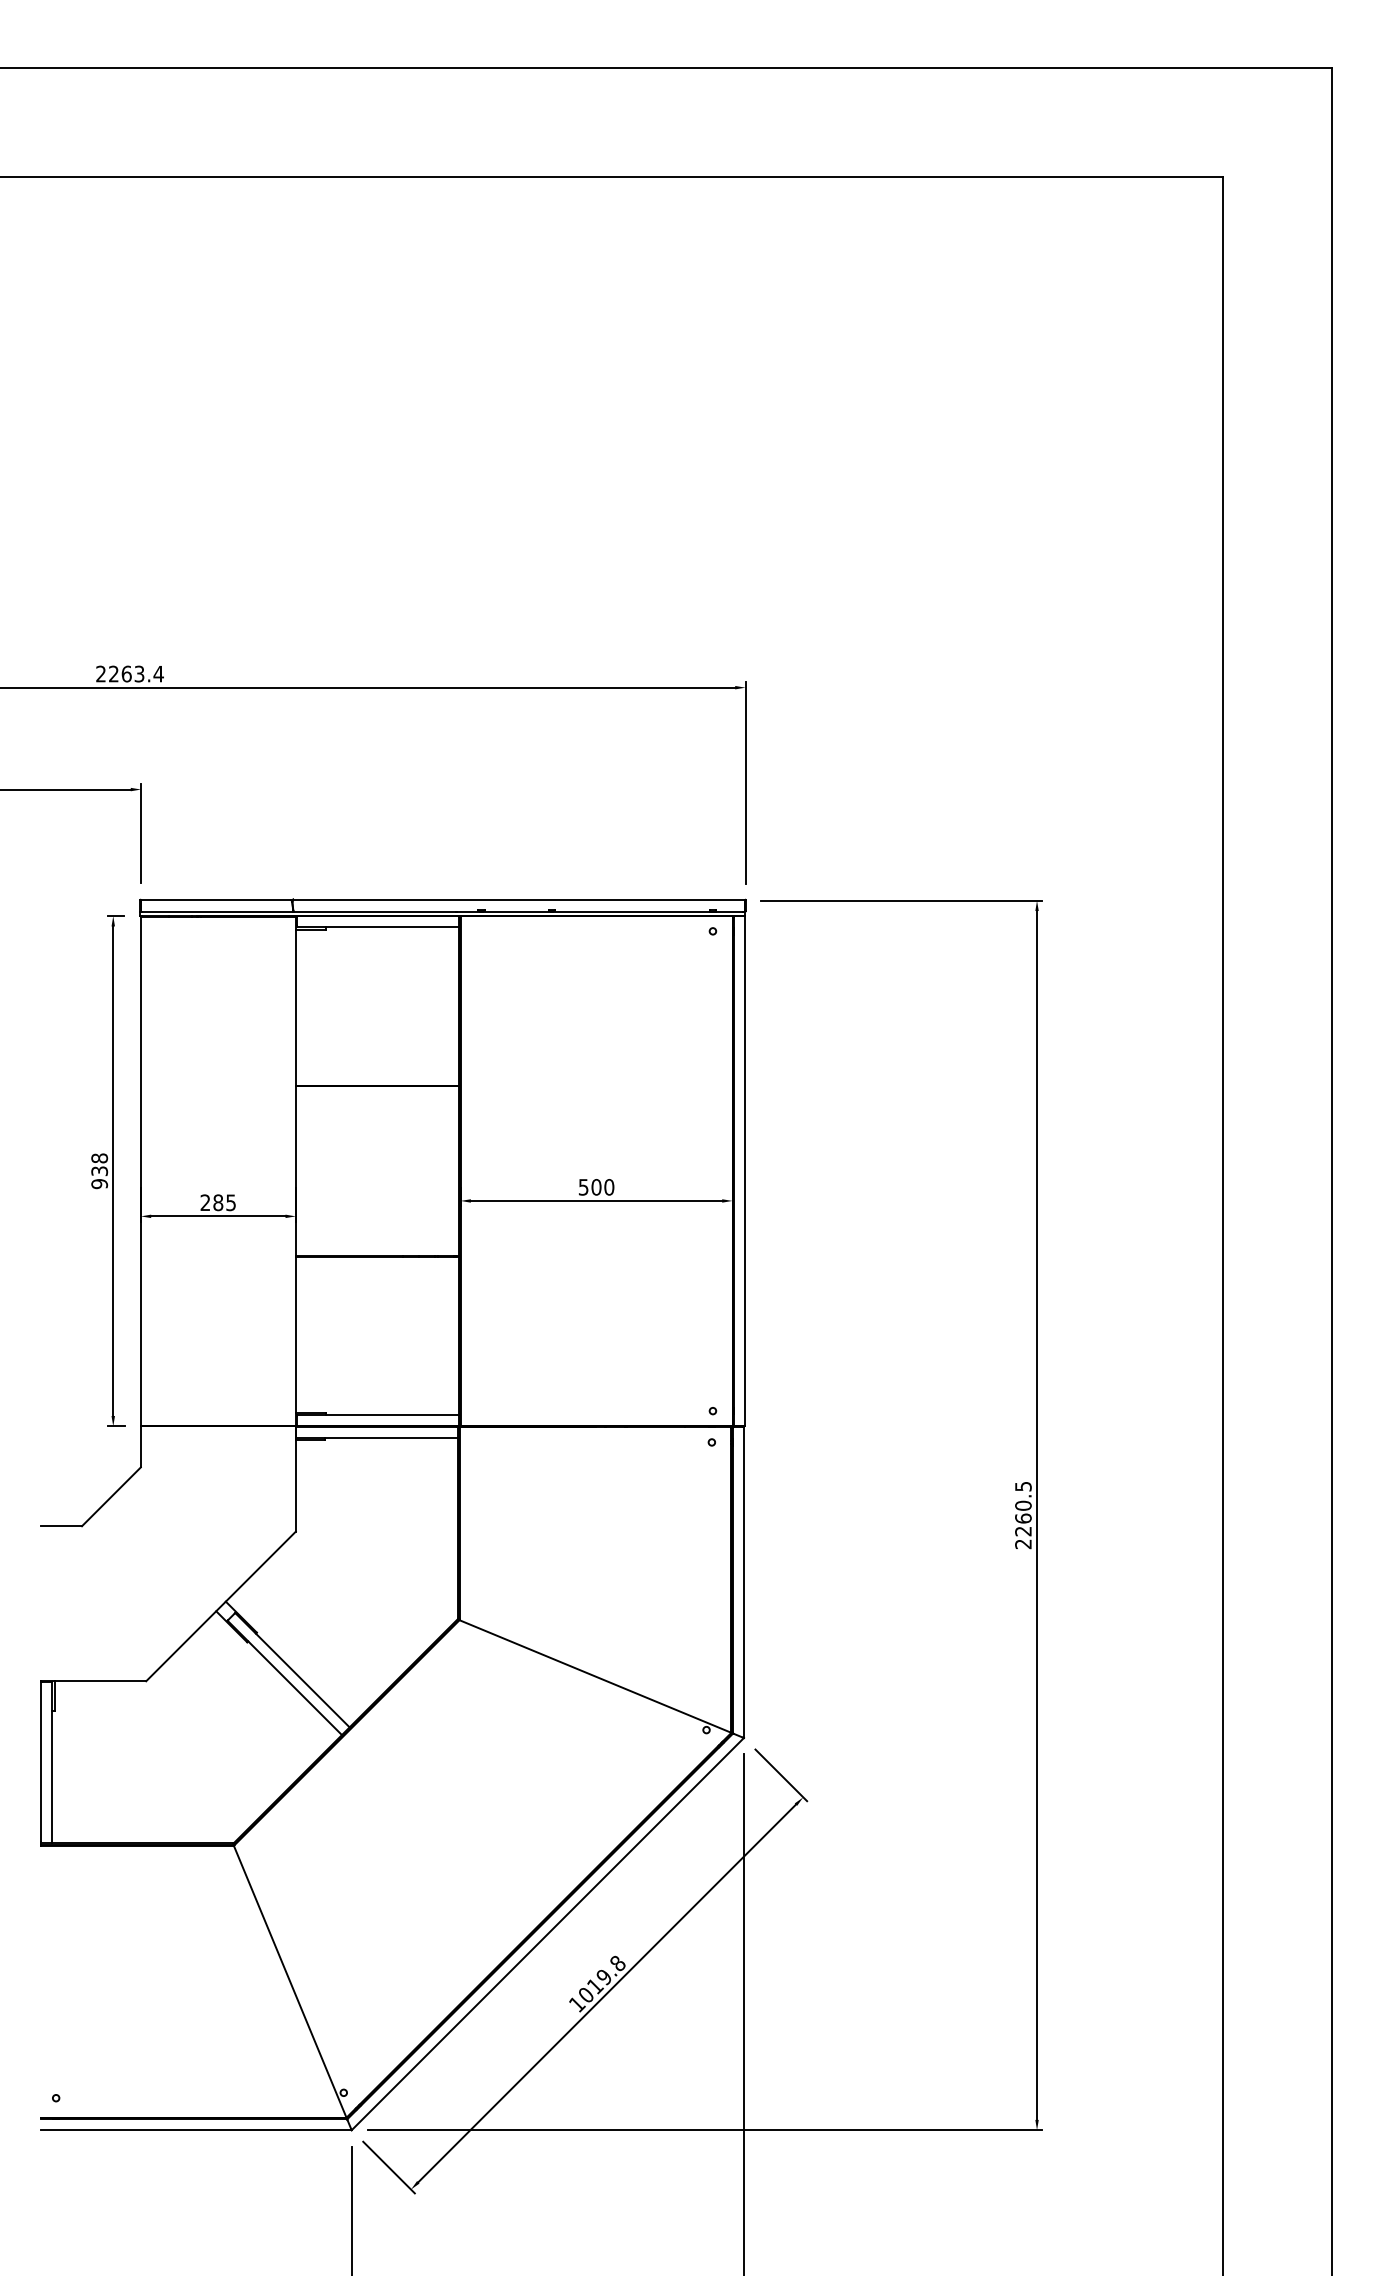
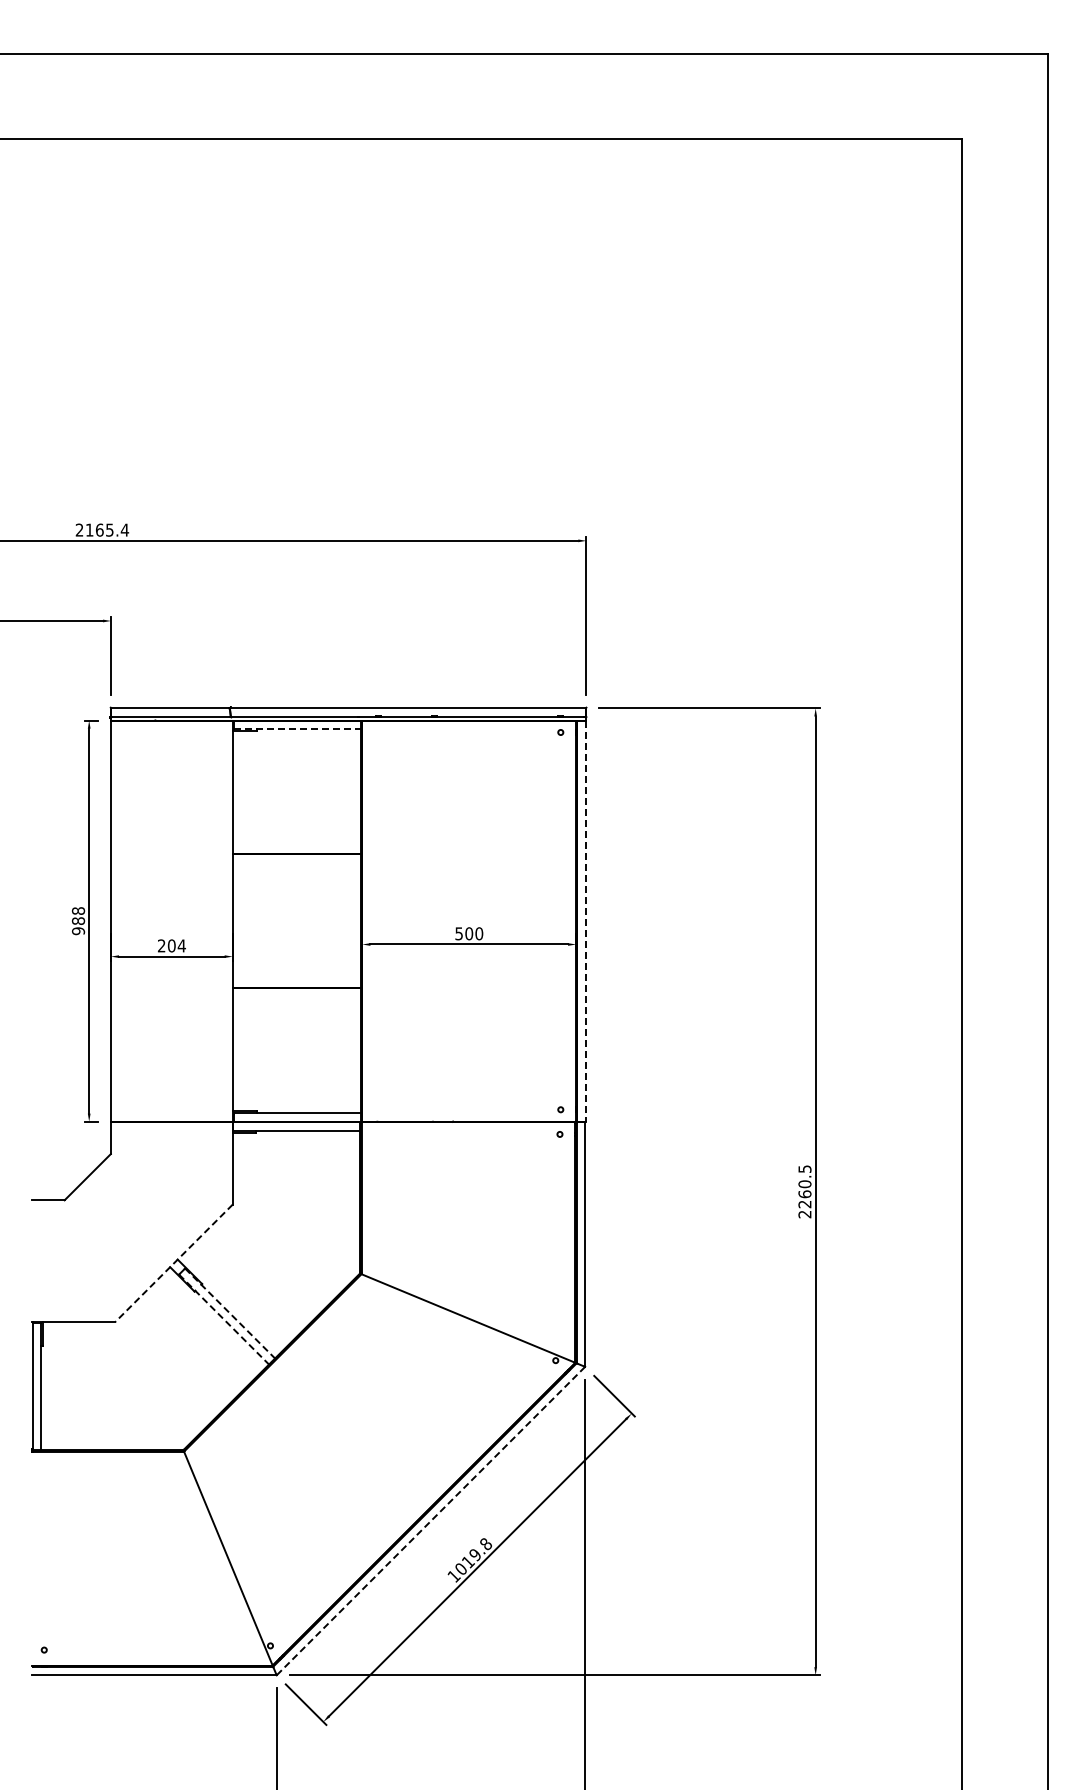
text: (126, 673) -> (99, 529), 2263.4 -> 2165.4
line: (378, 927) -> (297, 729), solid -> dashed
text: (99, 1170) -> (78, 920), 938 -> 988
line: (745, 1171) -> (586, 921), solid -> dashed
text: (224, 1202) -> (176, 945), 285 -> 204
line: (220, 1606) -> (173, 1263), solid -> dashed
line: (292, 1670) -> (230, 1313), solid -> dashed
line: (285, 1677) -> (224, 1319), solid -> dashed
line: (547, 1934) -> (430, 1521), solid -> dashed

